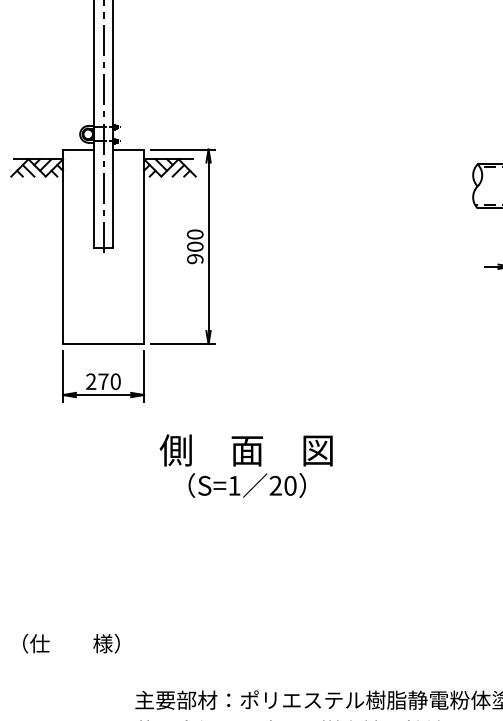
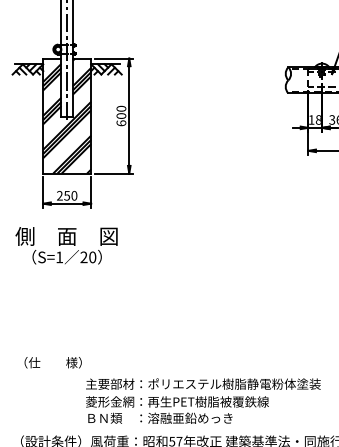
hatch: (104, 245) -> (67, 115), added
text: (195, 259) -> (121, 123), 900 -> 600
text: (104, 381) -> (67, 195), 270 -> 250
text: (246, 465) -> (66, 245), moved
text: (70, 643) -> (52, 362), moved

